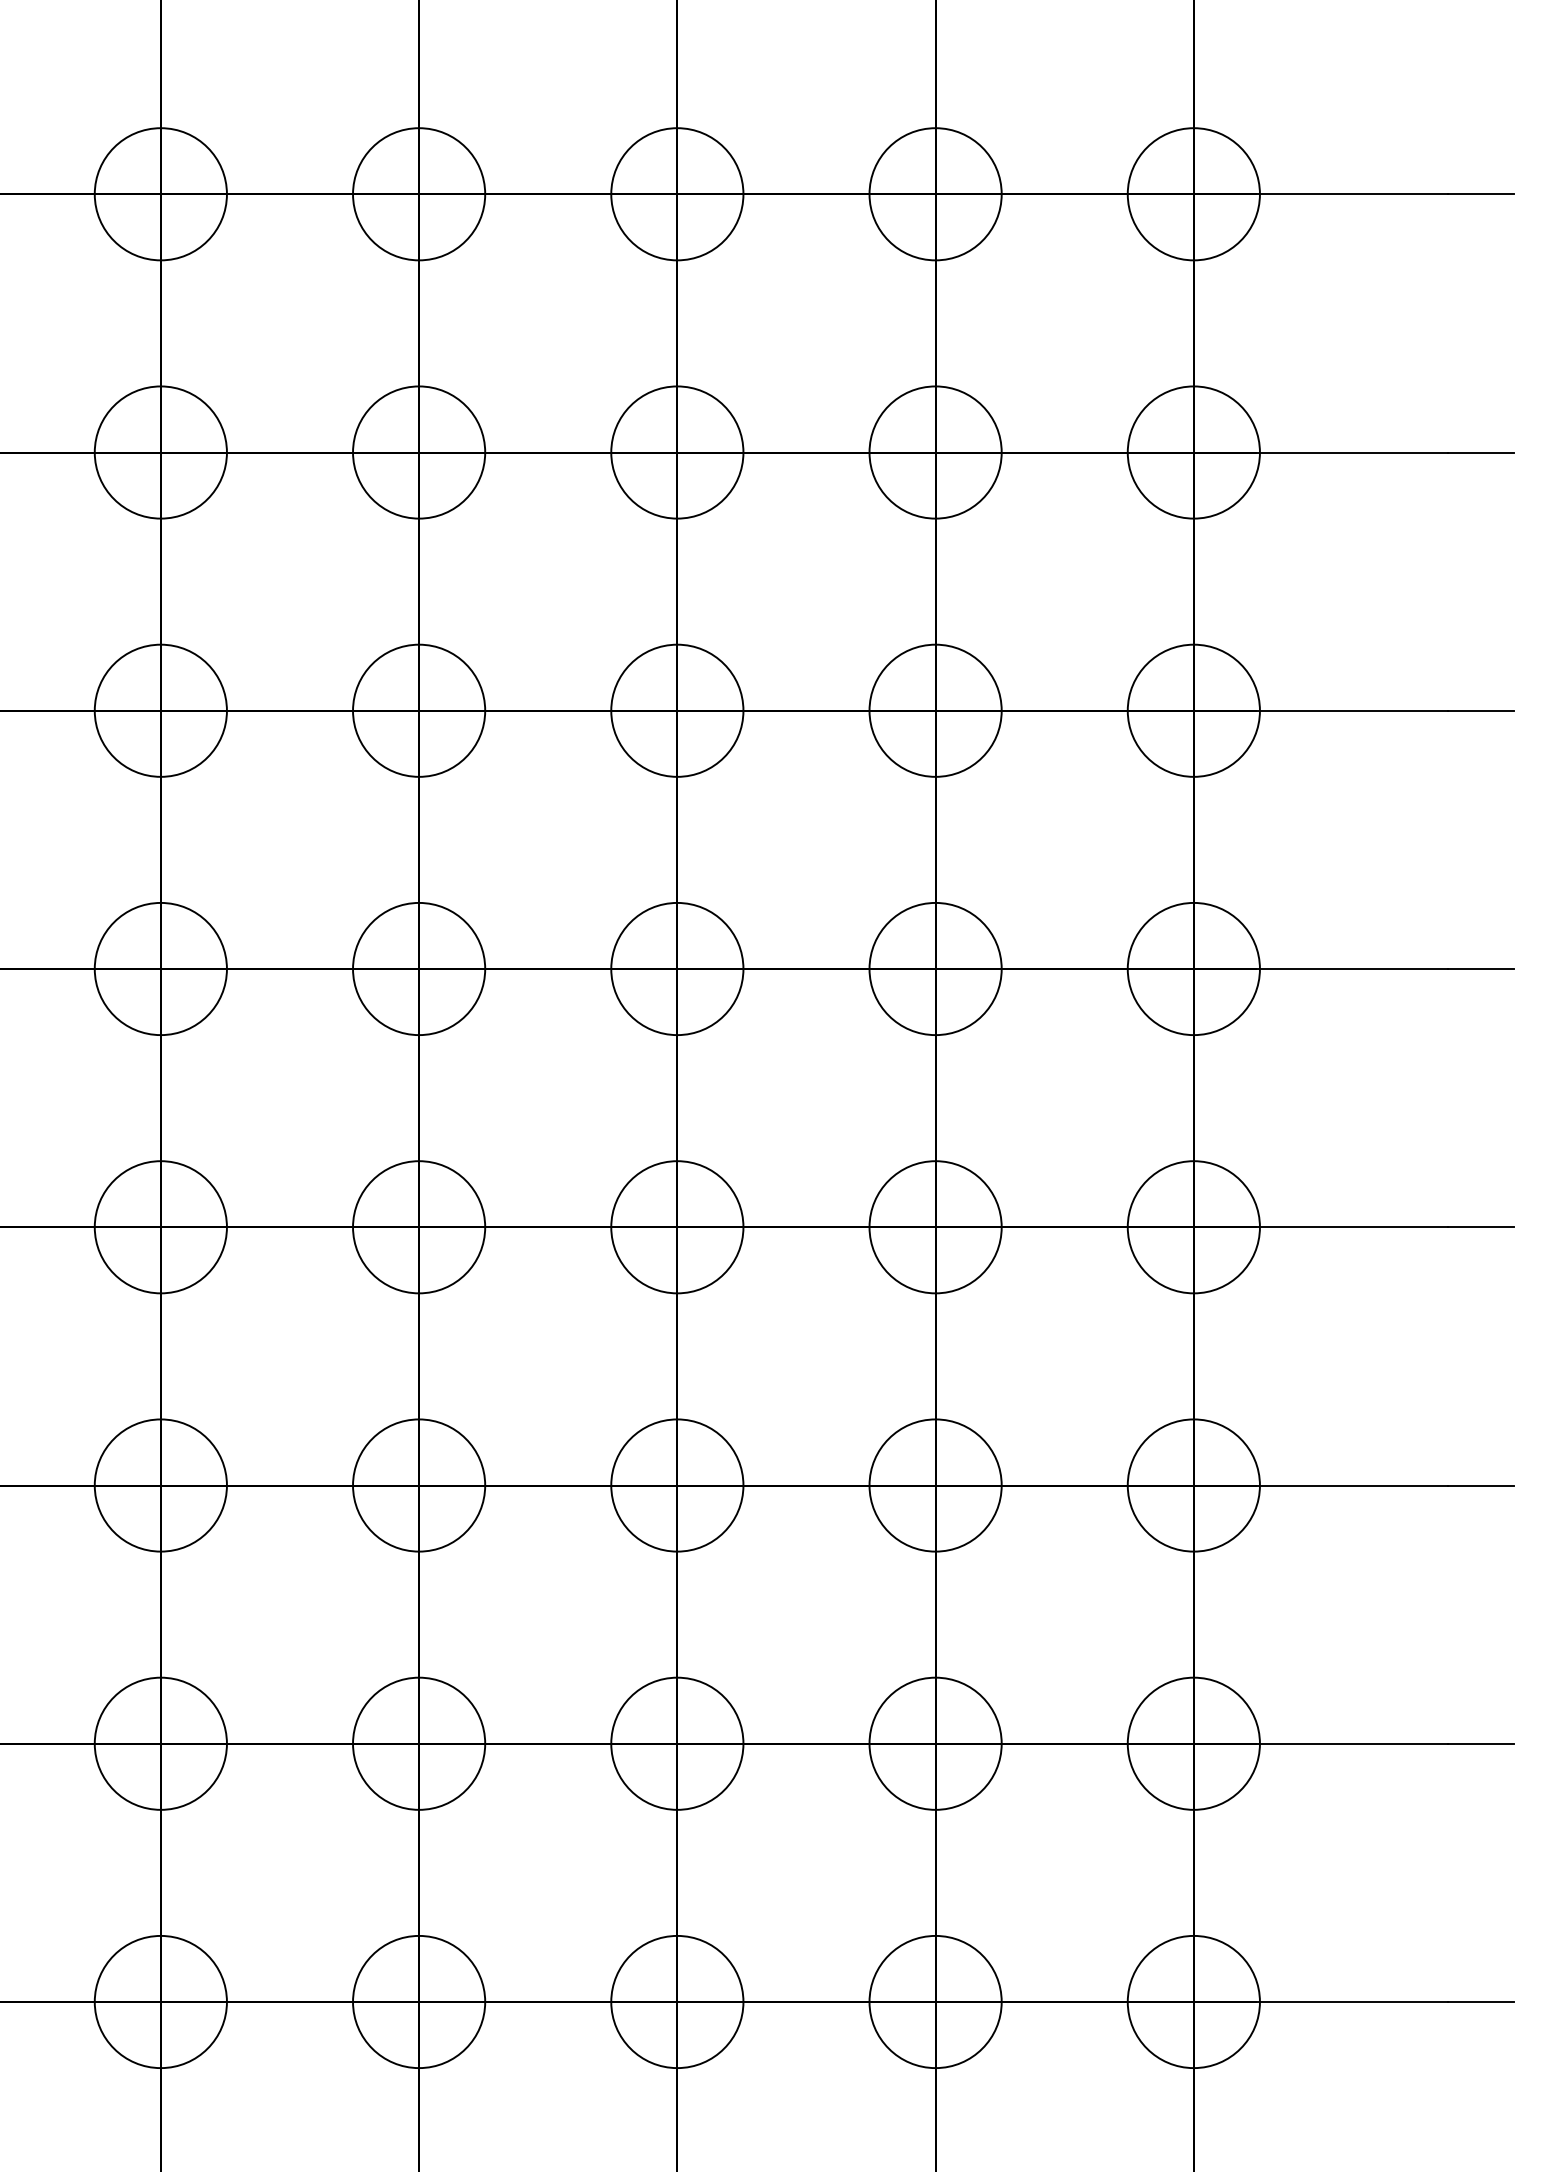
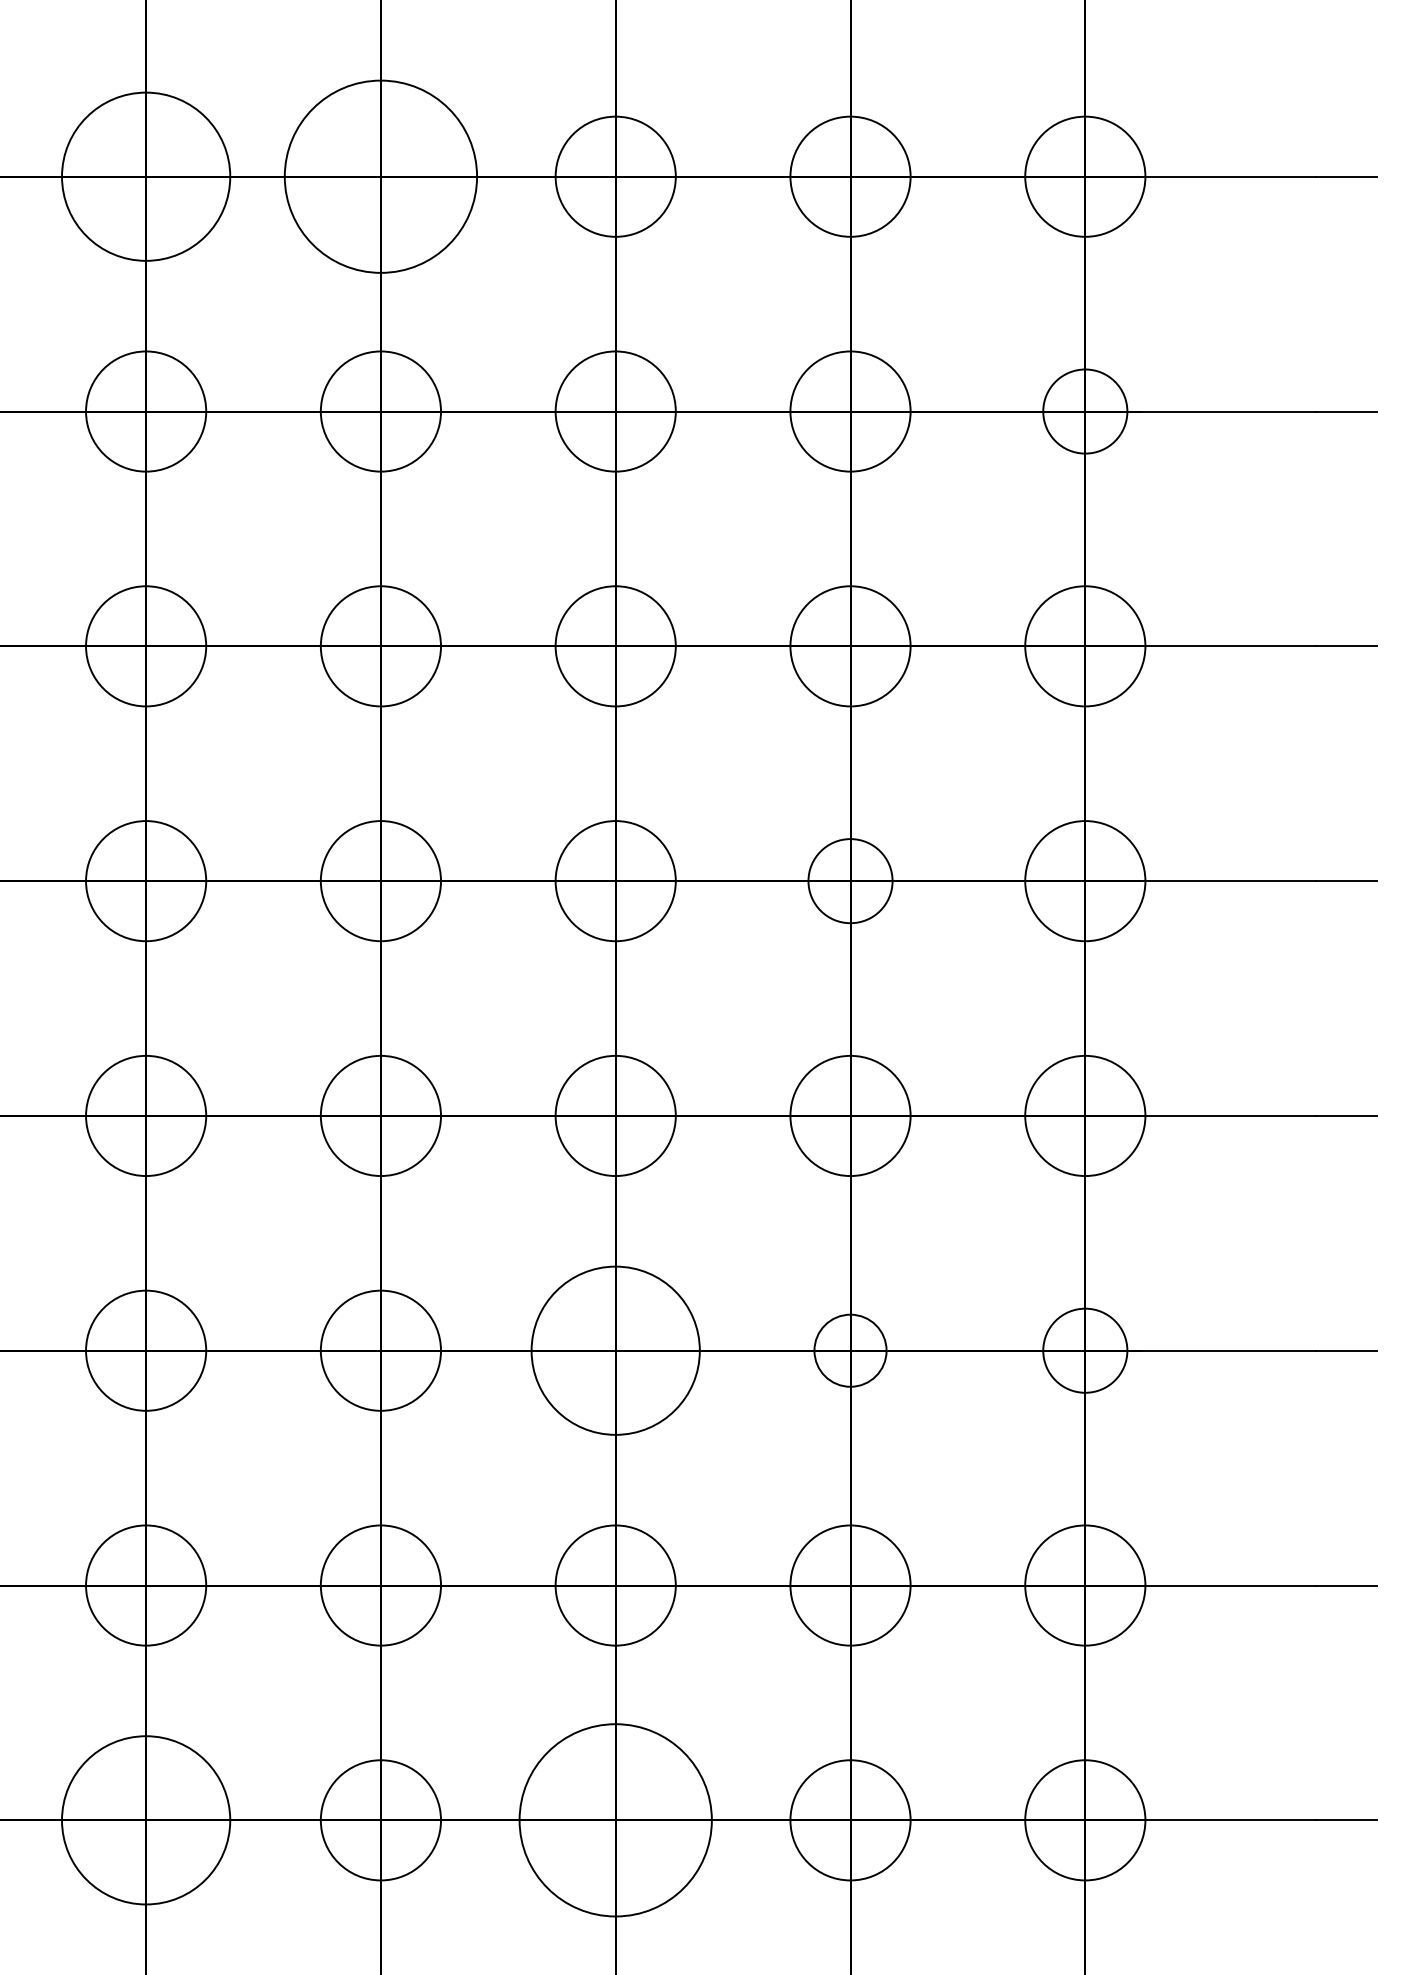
circle: (160, 194) -> (145, 176), size x1.4
circle: (419, 194) -> (381, 176), size x1.6
circle: (1193, 452) -> (1084, 411), size x0.7
circle: (935, 968) -> (850, 880), size x0.7
circle: (677, 1485) -> (615, 1350), size x1.4
circle: (935, 1485) -> (850, 1350), size x0.6
circle: (1193, 1485) -> (1084, 1350), size x0.7
circle: (160, 2001) -> (145, 1819), size x1.4
circle: (677, 2001) -> (615, 1819), size x1.6

